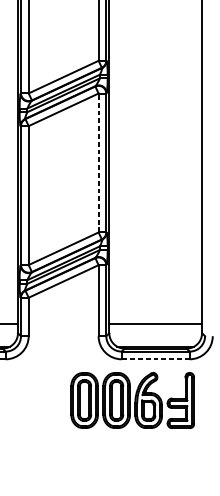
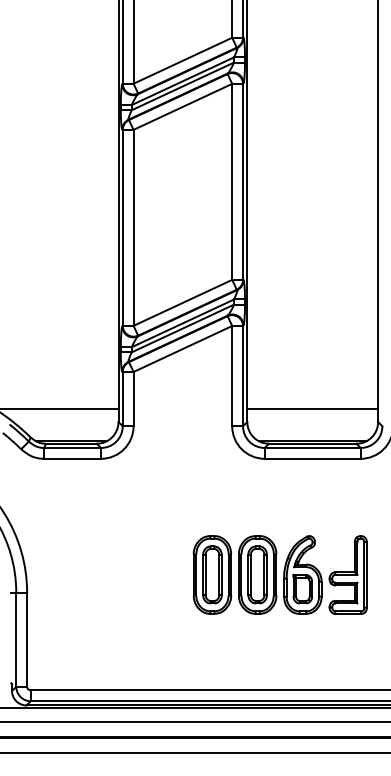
line: (98, 162) -> (232, 181), dashed -> solid
line: (155, 359) -> (312, 458), dashed -> solid
part: (132, 400) -> (279, 574), moved

